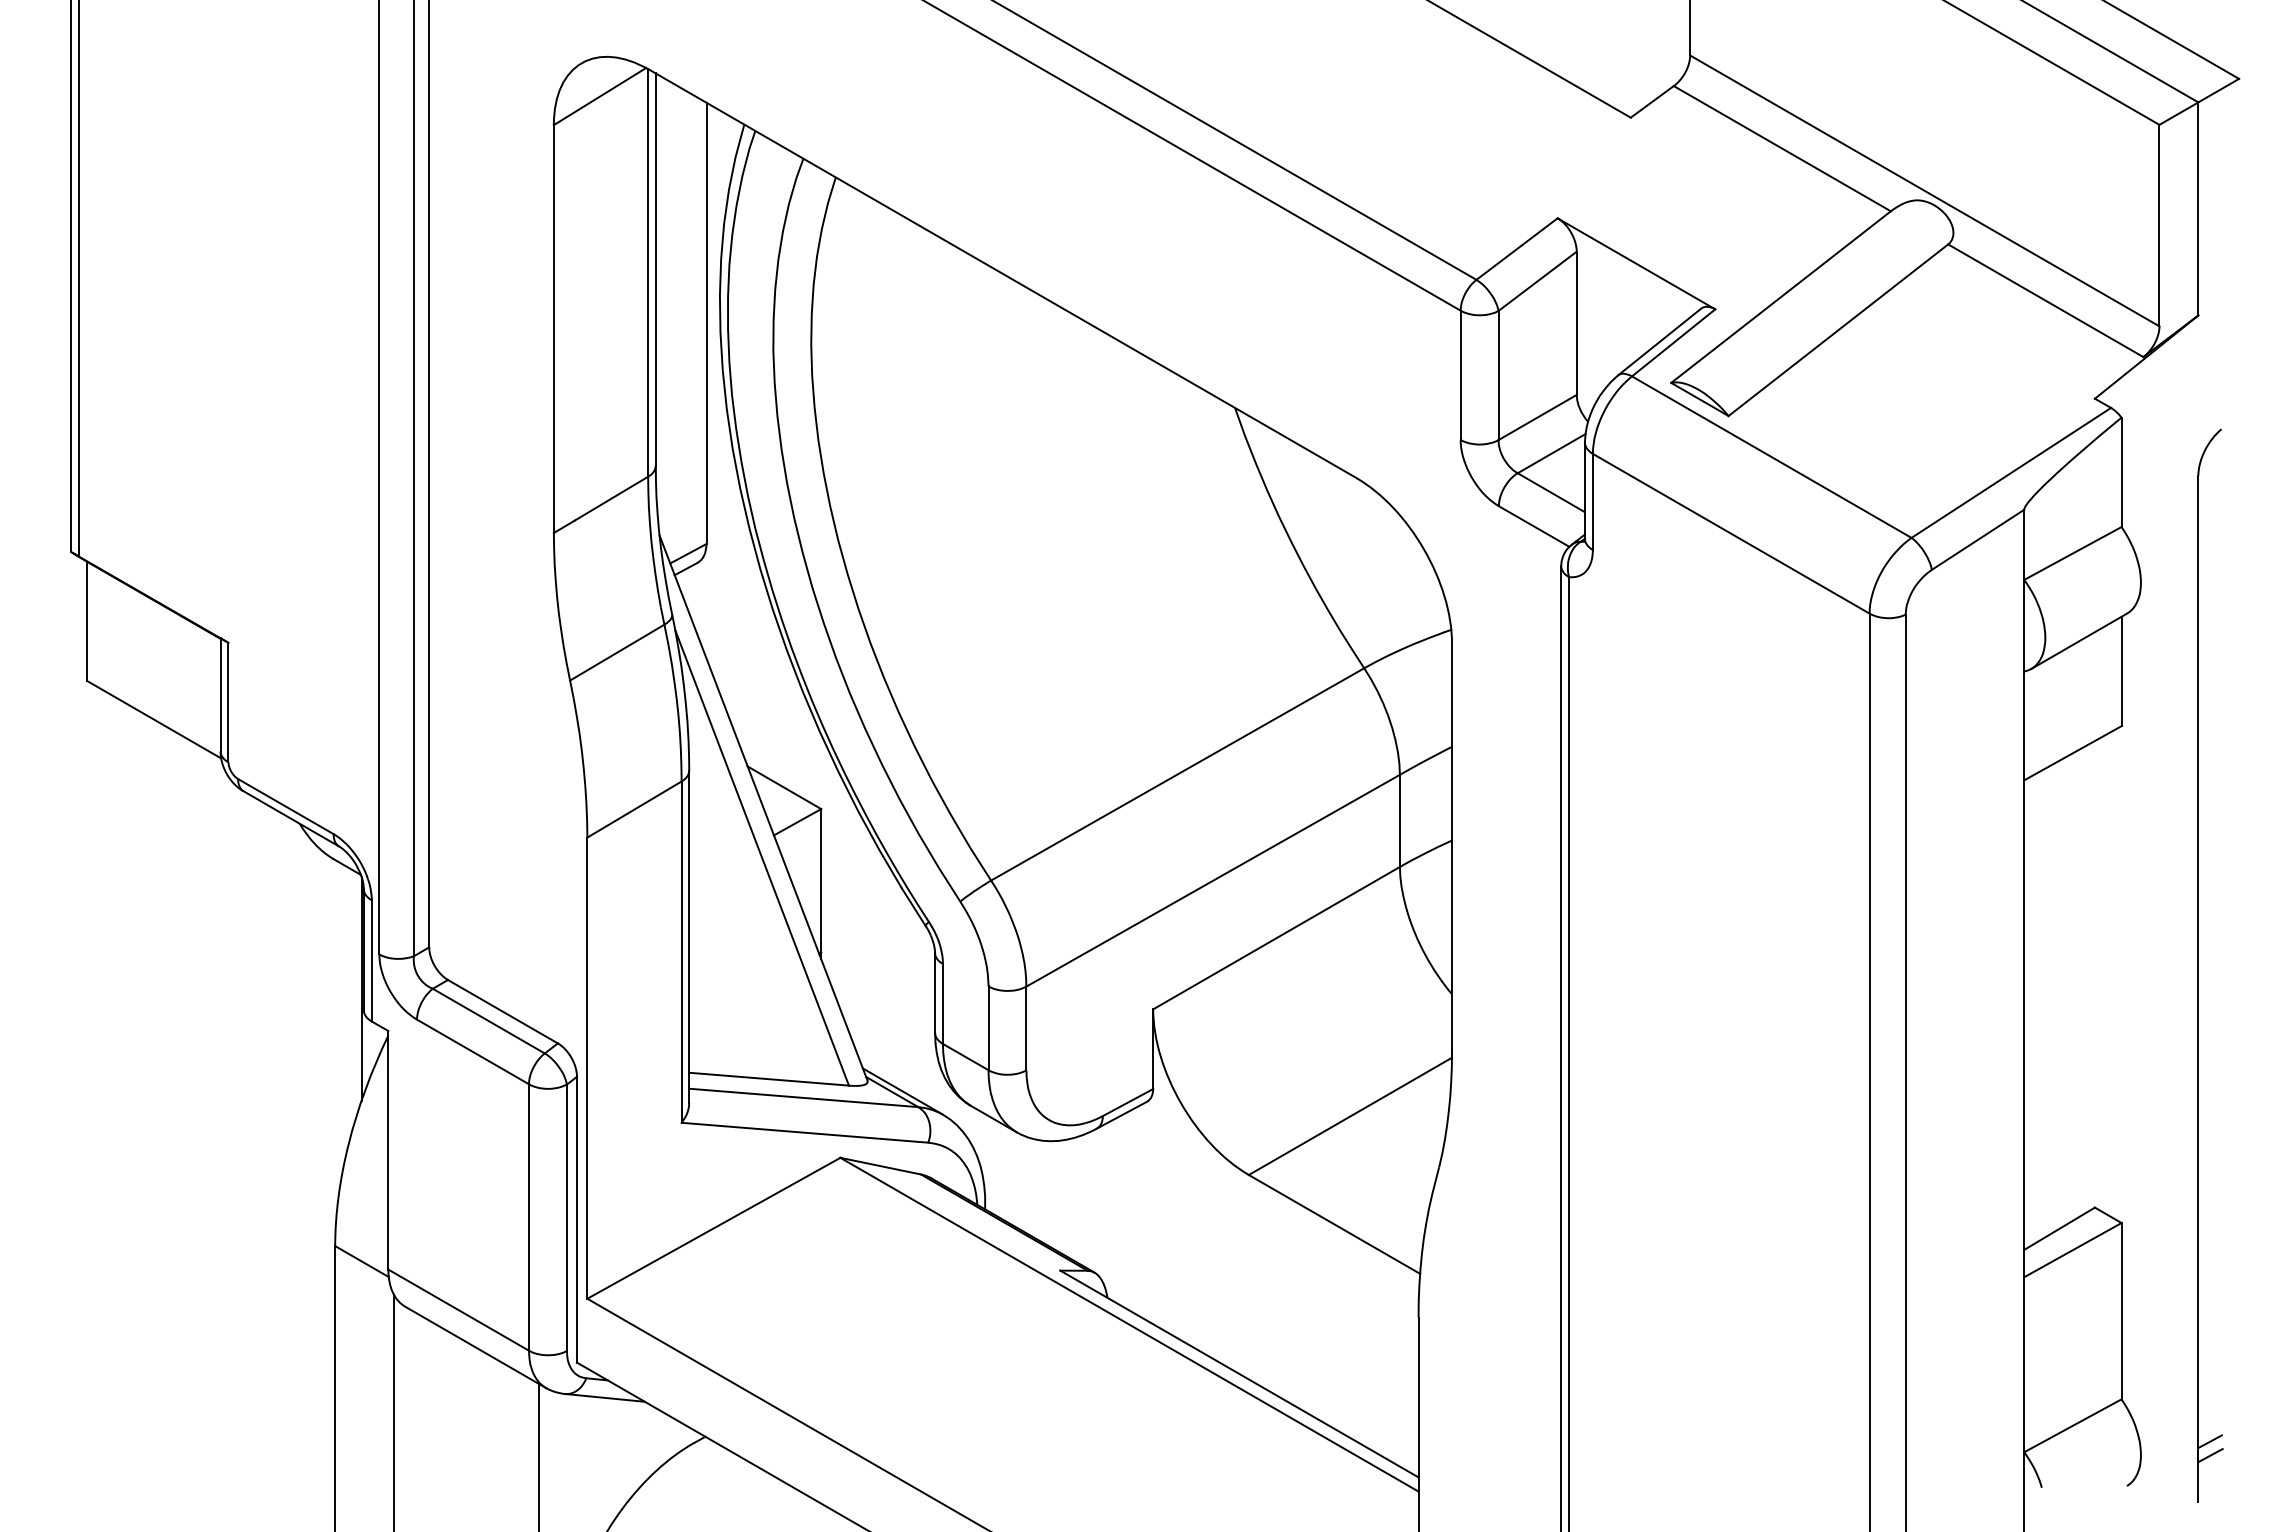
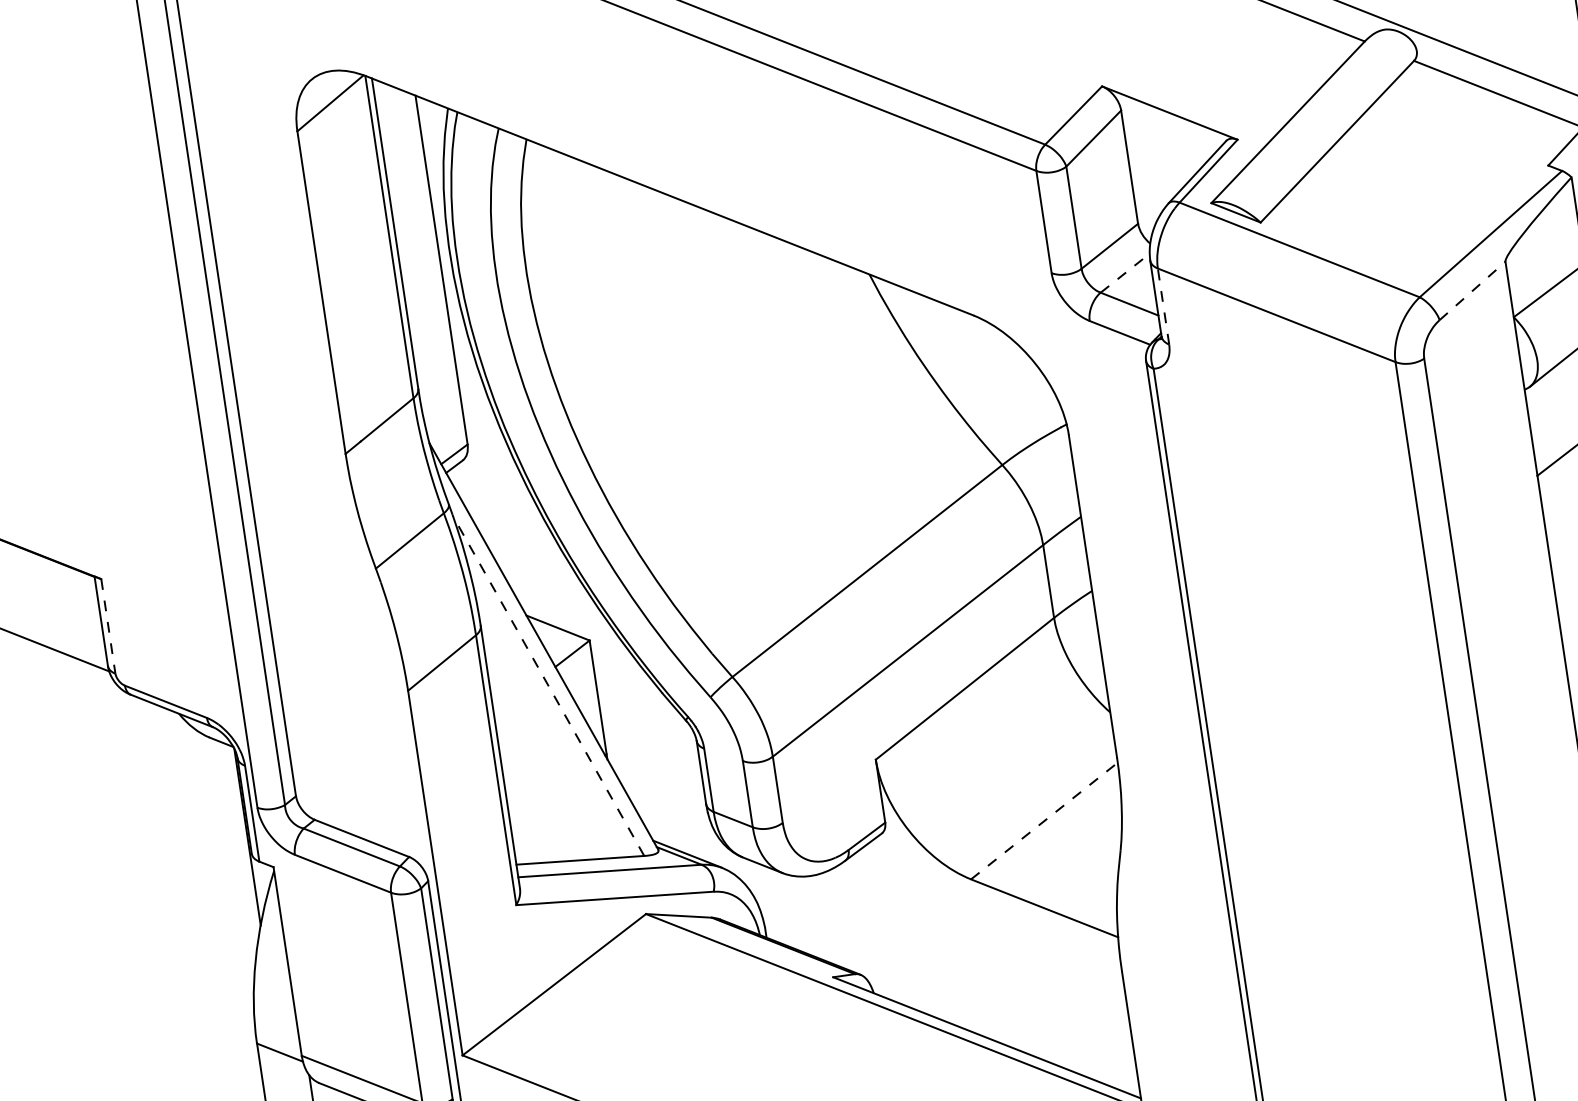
line: (1552, 453) -> (1125, 272), solid -> dashed
line: (1592, 501) -> (1163, 306), solid -> dashed
line: (1978, 539) -> (1472, 290), solid -> dashed
line: (228, 702) -> (108, 626), solid -> dashed
line: (762, 857) -> (548, 685), solid -> dashed
line: (1350, 1116) -> (1044, 821), solid -> dashed

